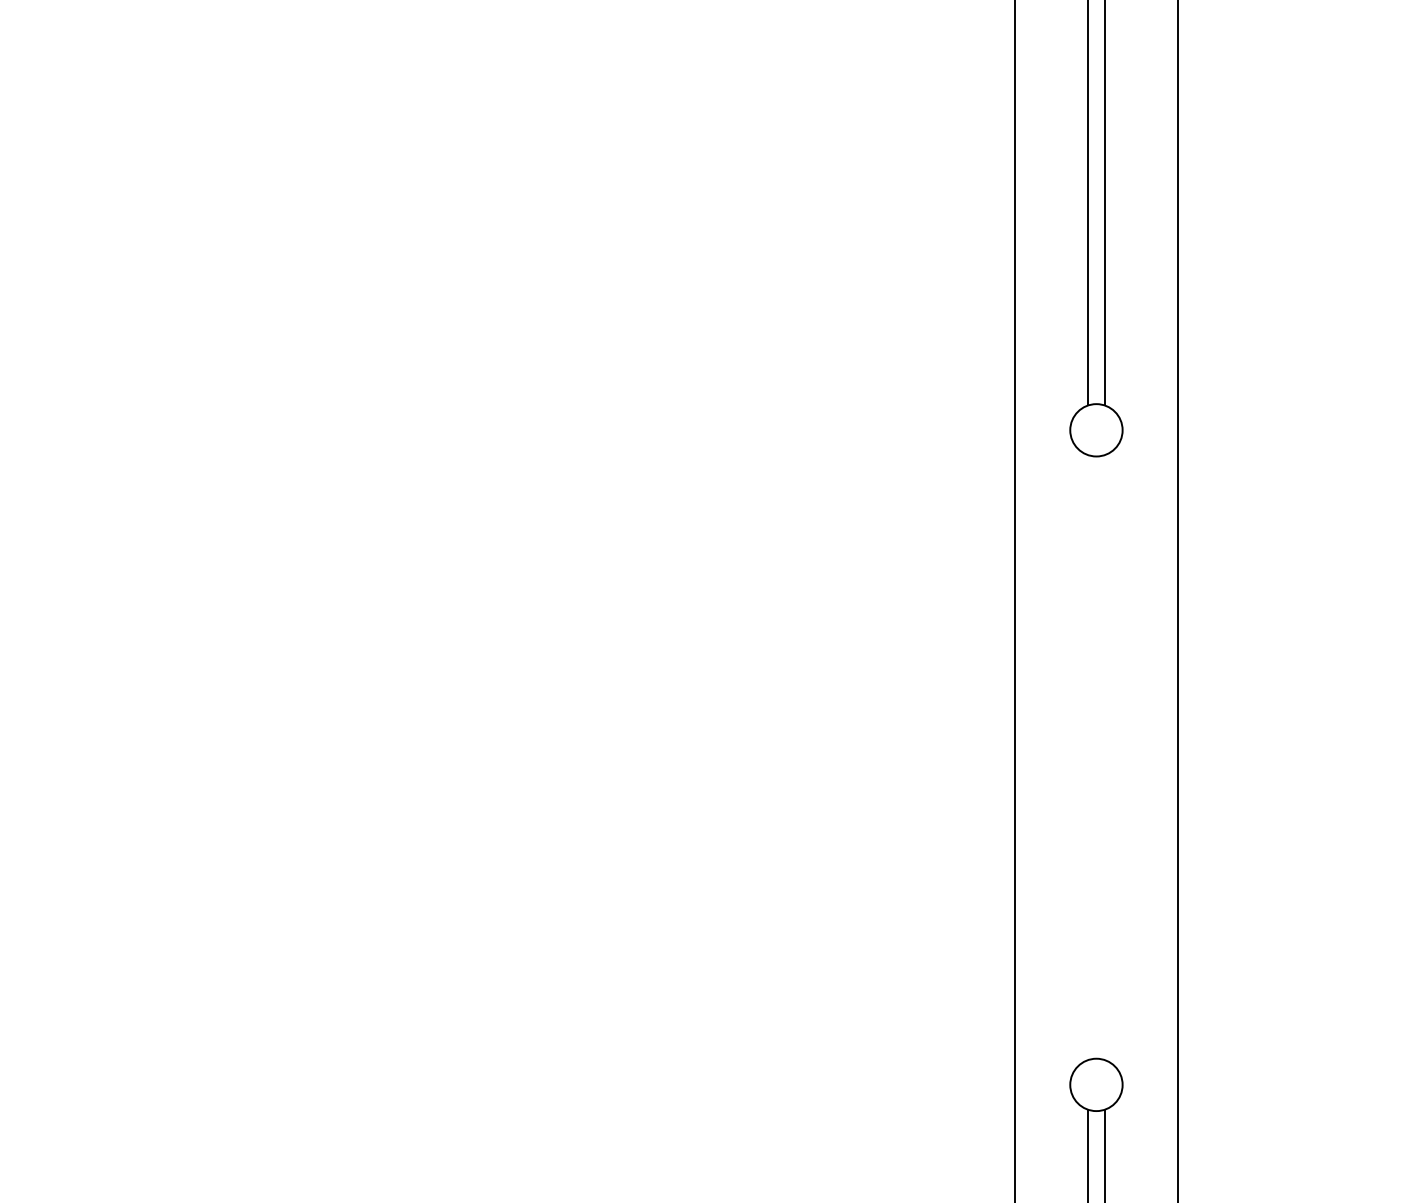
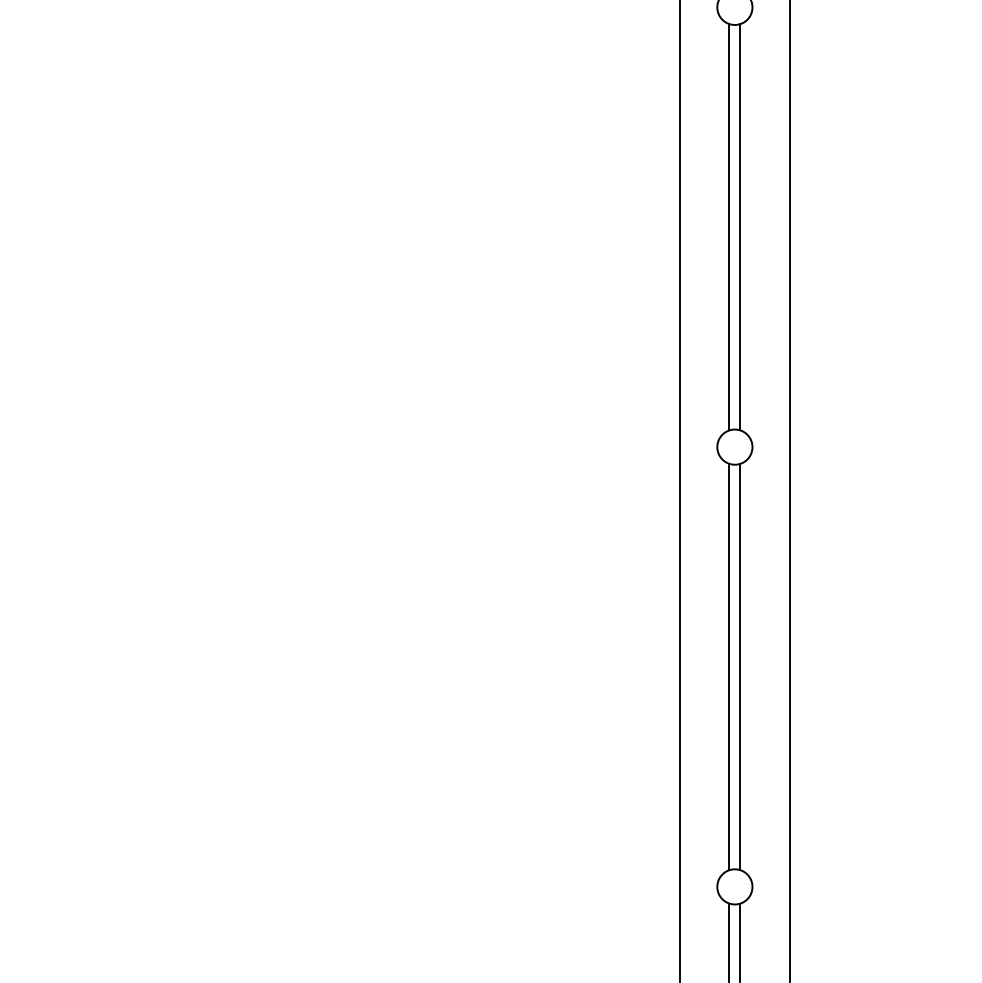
line: (1088, 756) -> (729, 666), added
line: (1104, 756) -> (740, 666), added

